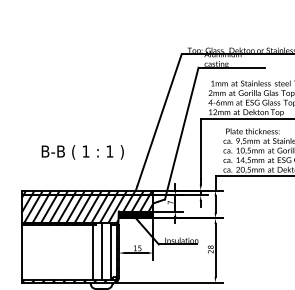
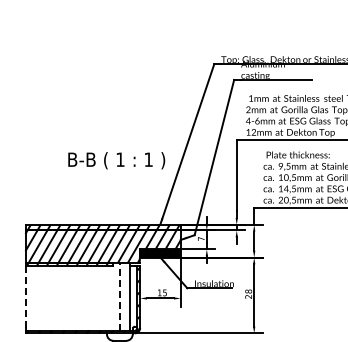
text: (82, 152) -> (116, 160), moved
line: (21, 251) -> (25, 296), solid -> dashed
line: (102, 251) -> (120, 296), solid -> dashed
line: (92, 252) -> (109, 297), removed

